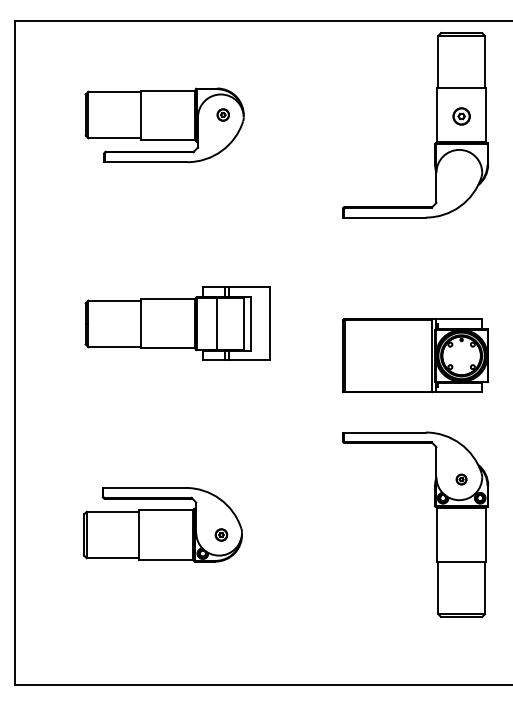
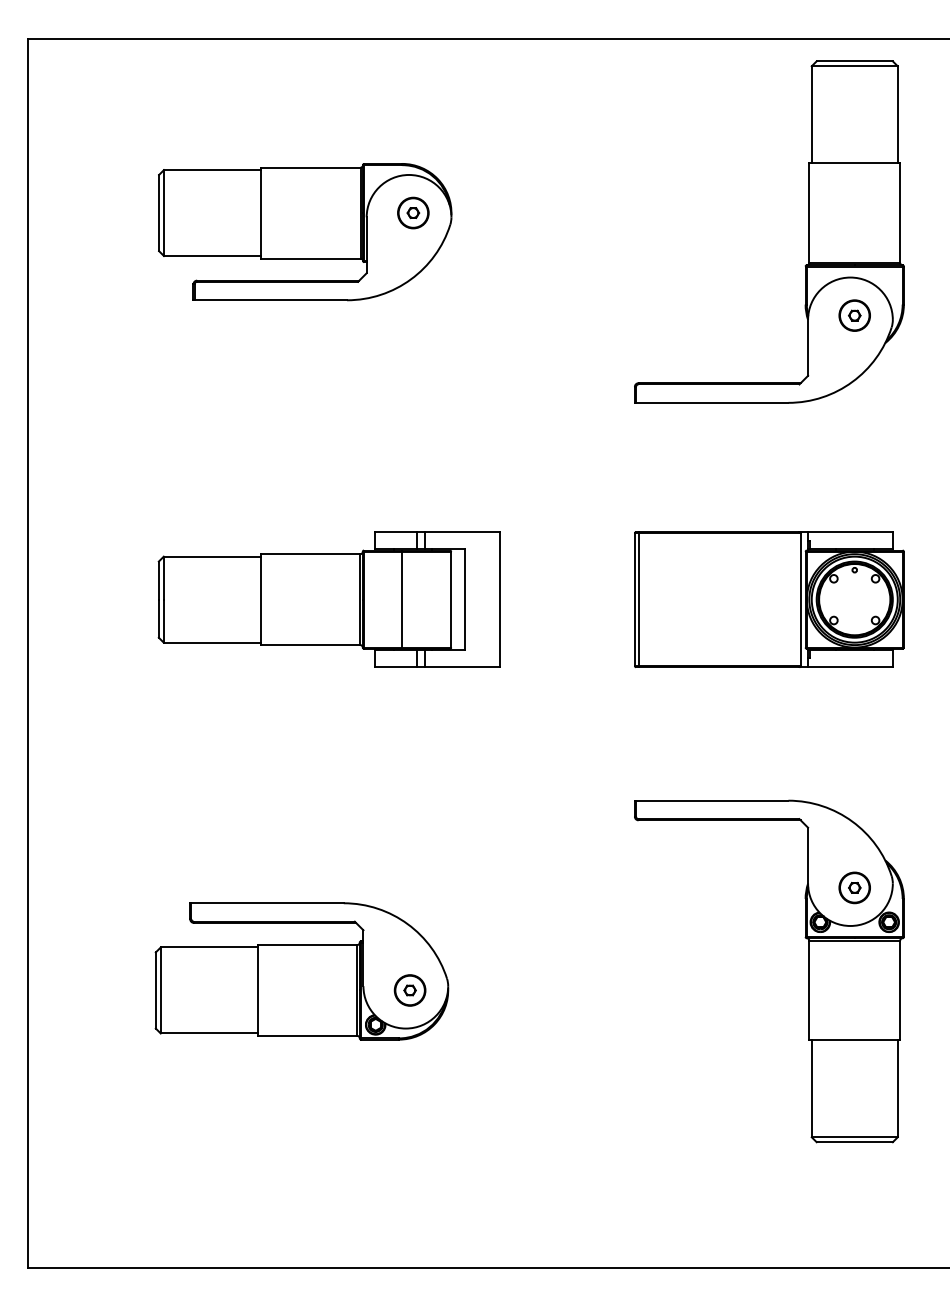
part: (223, 114) -> (413, 212), size x1.43
part: (461, 116) -> (854, 315), moved
part: (415, 355) -> (769, 598), moved
part: (461, 479) -> (854, 887), size x1.67
part: (221, 534) -> (410, 989), size x1.43

